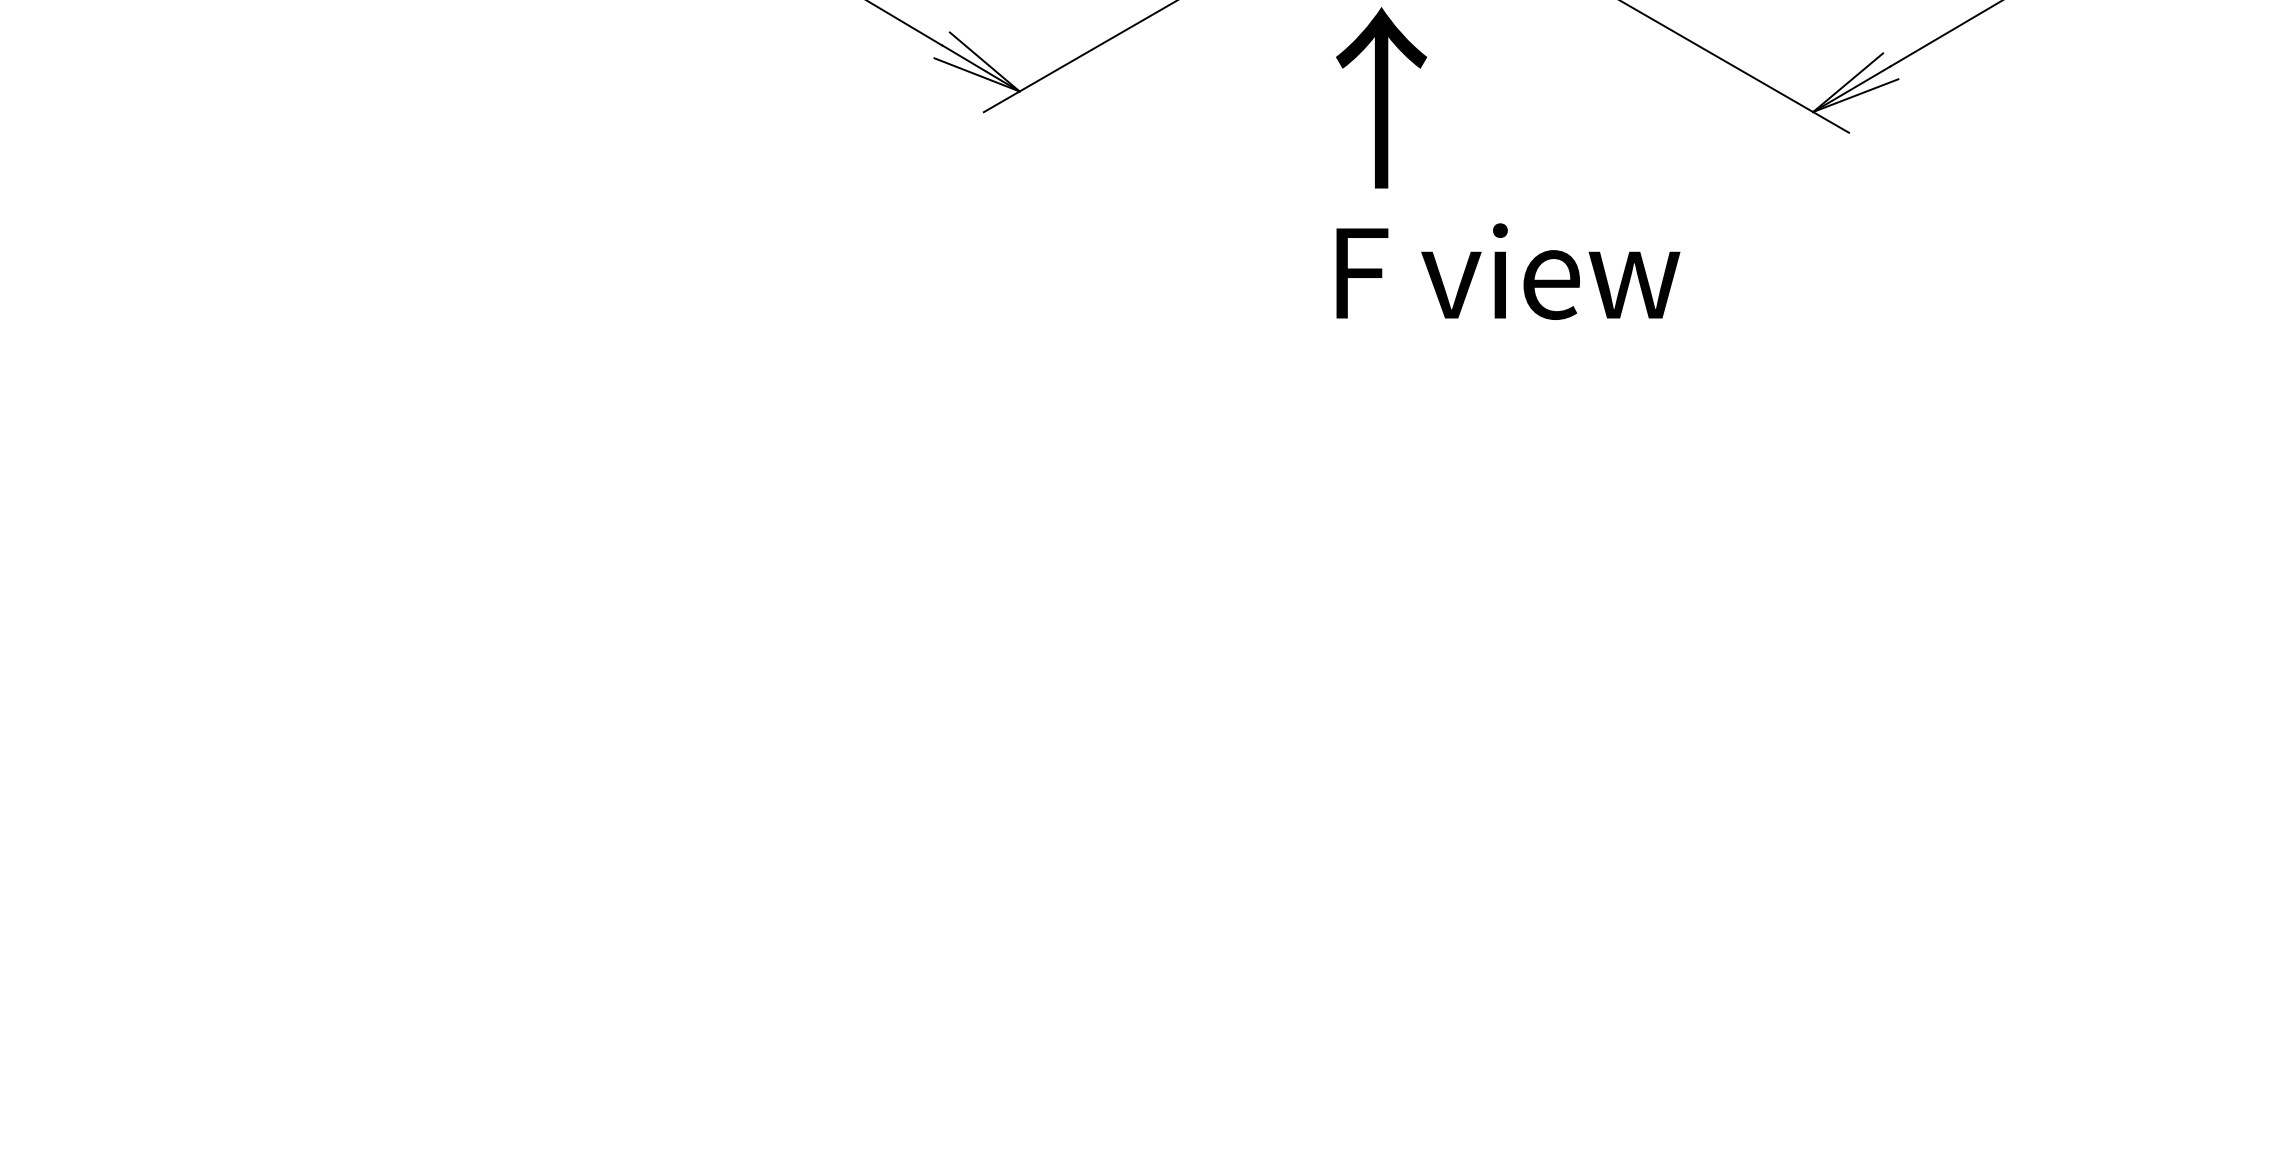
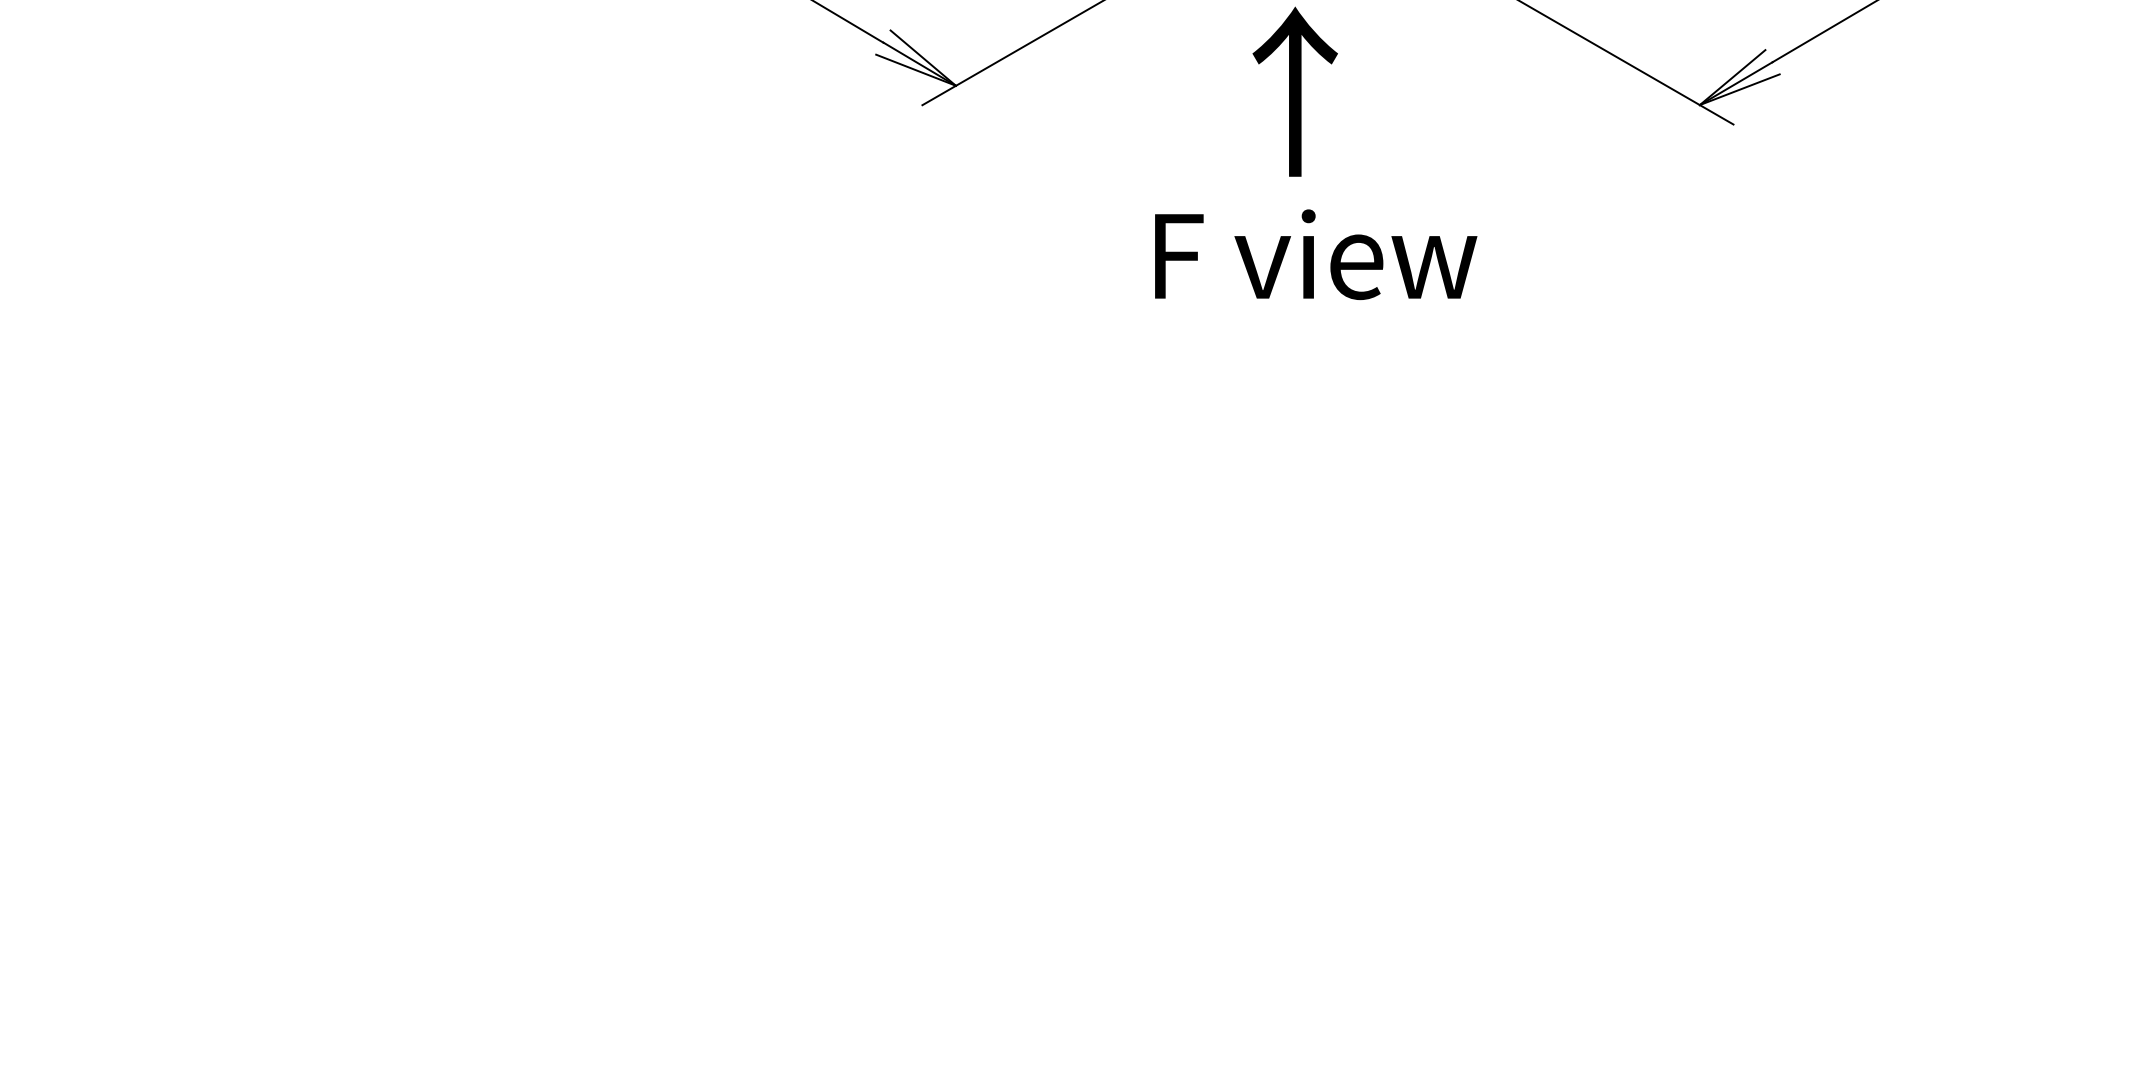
text: (1508, 271) -> (1316, 254), moved

